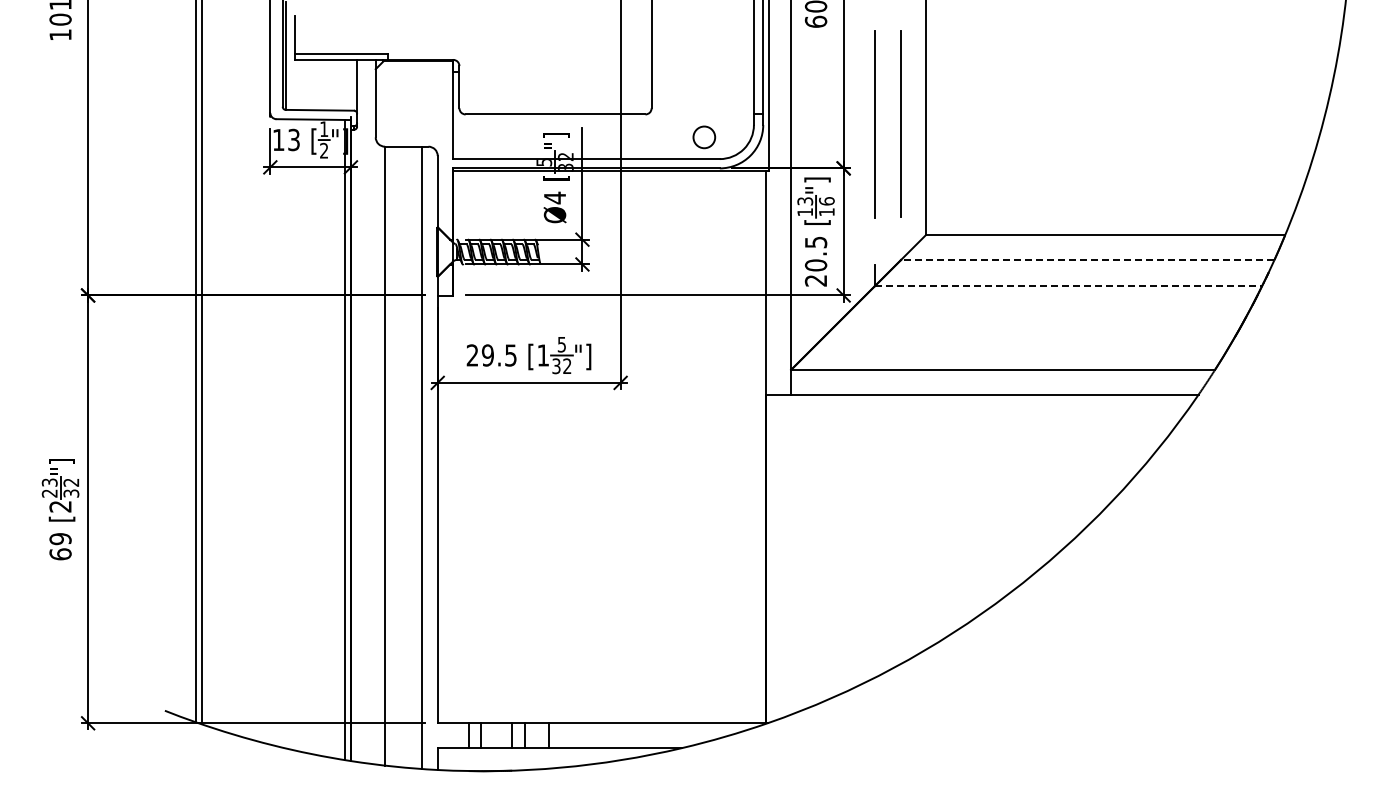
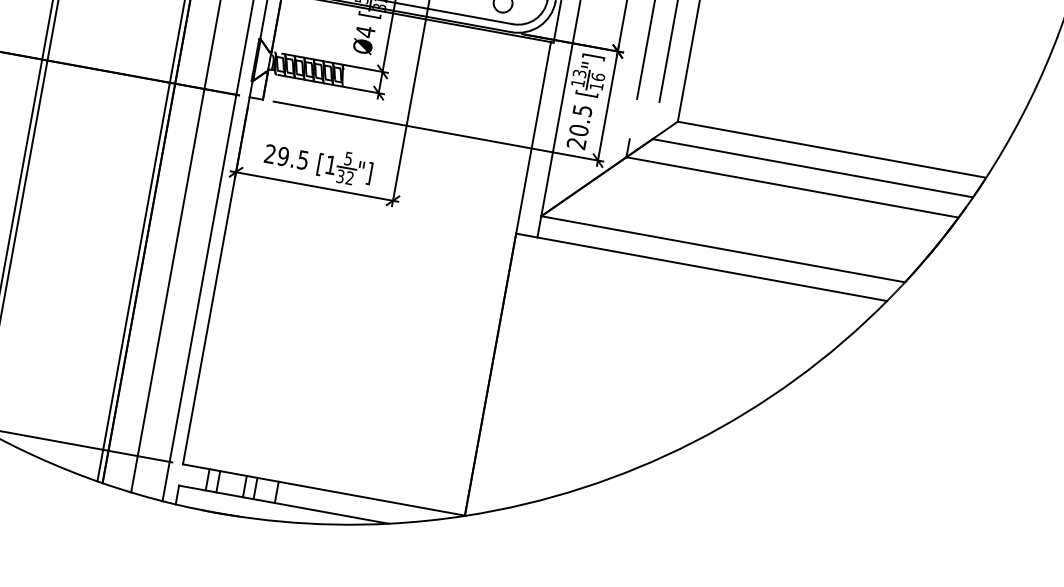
line: (1087, 260) -> (812, 168), dashed -> solid
line: (1068, 285) -> (792, 187), dashed -> solid

